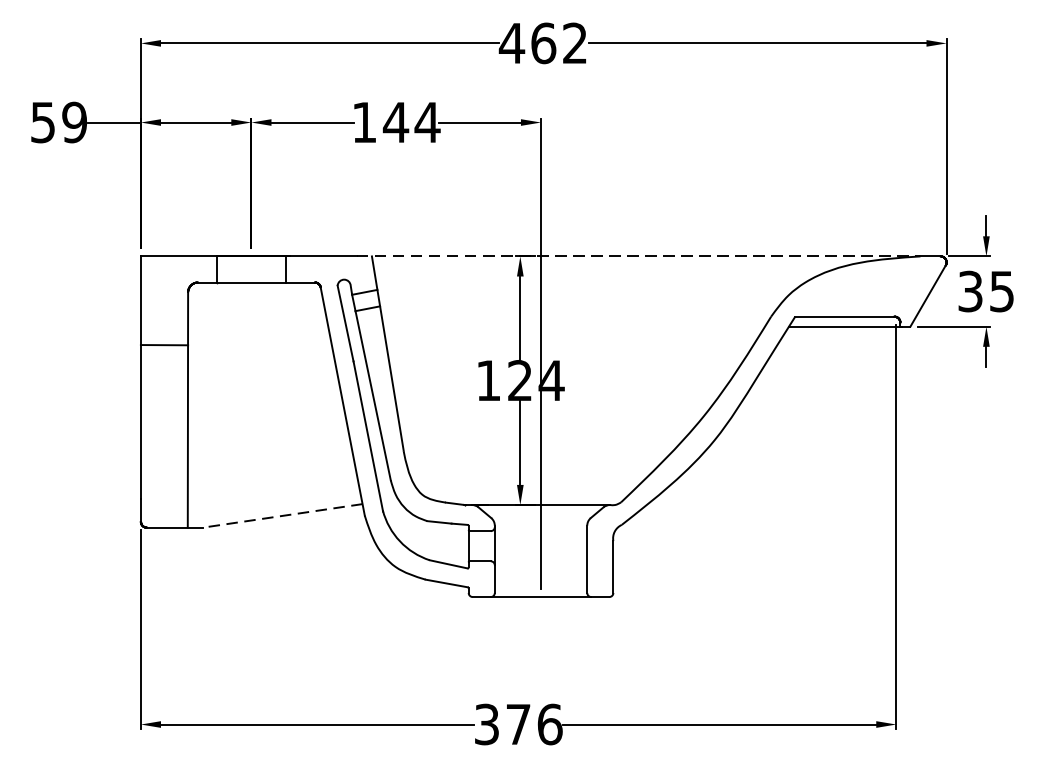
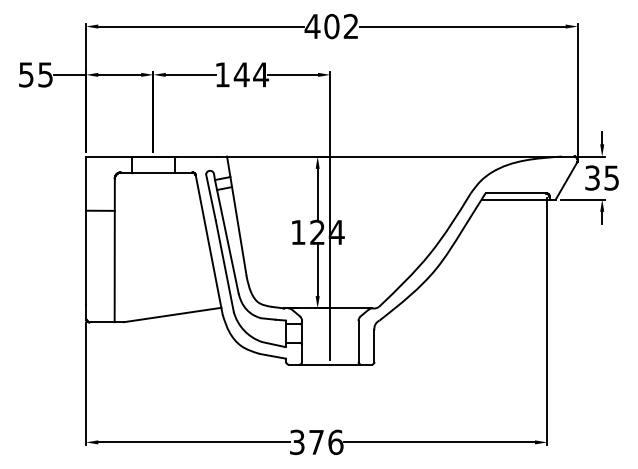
text: (542, 41) -> (331, 25), 462 -> 402
text: (74, 121) -> (45, 74), 59 -> 55
line: (639, 256) -> (390, 156), dashed -> solid
line: (282, 516) -> (172, 315), dashed -> solid

